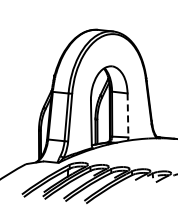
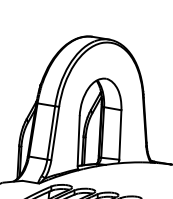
line: (127, 115) -> (119, 135), dashed -> solid

